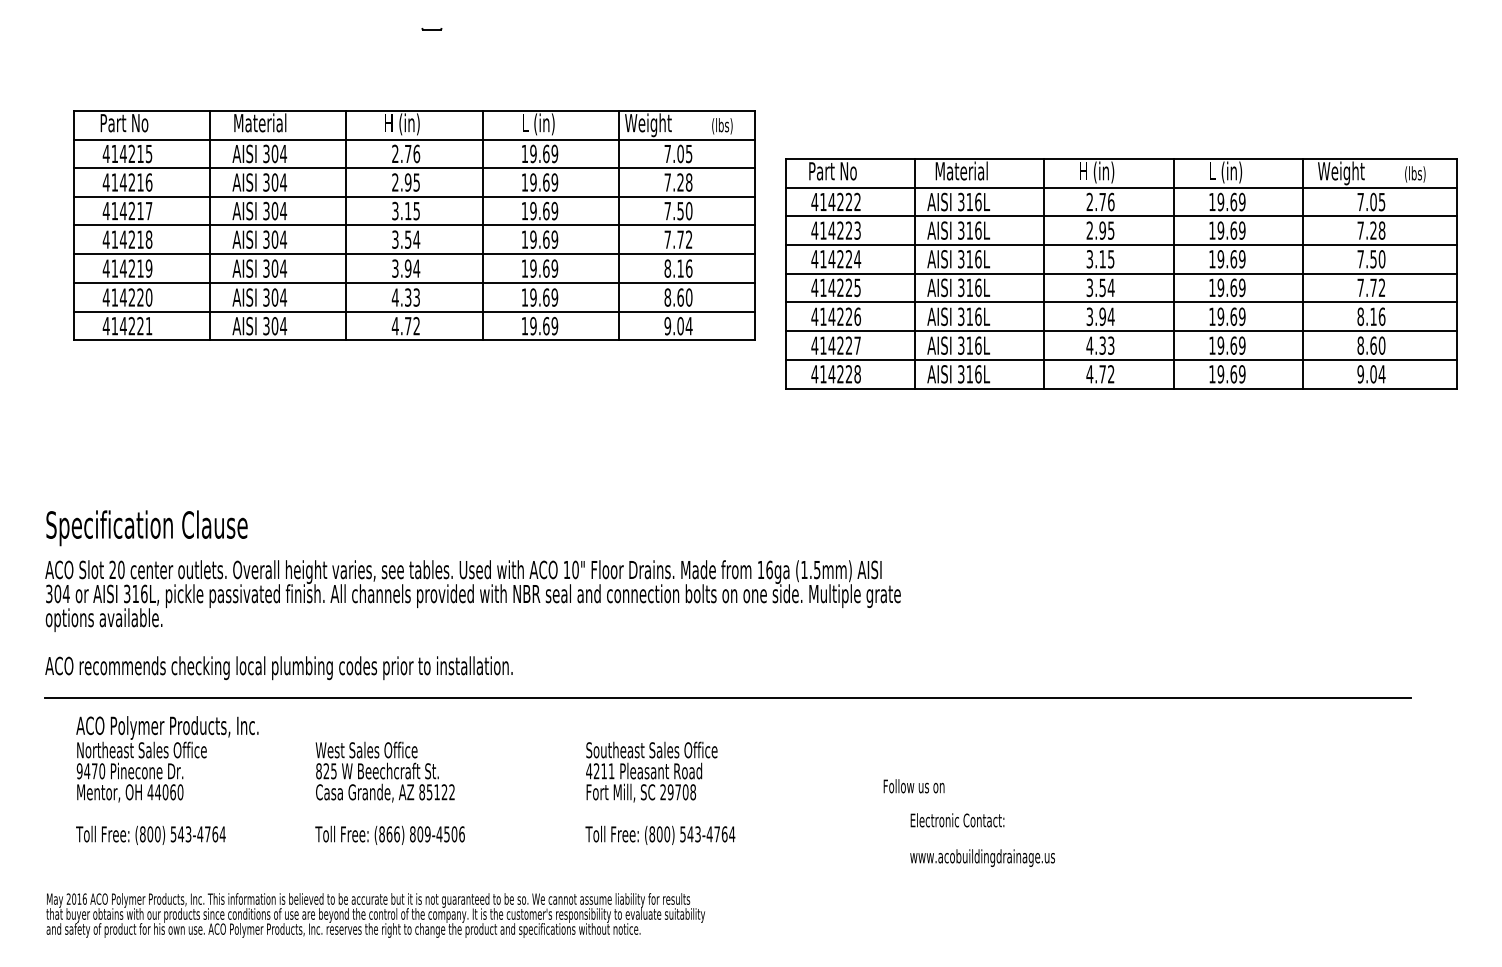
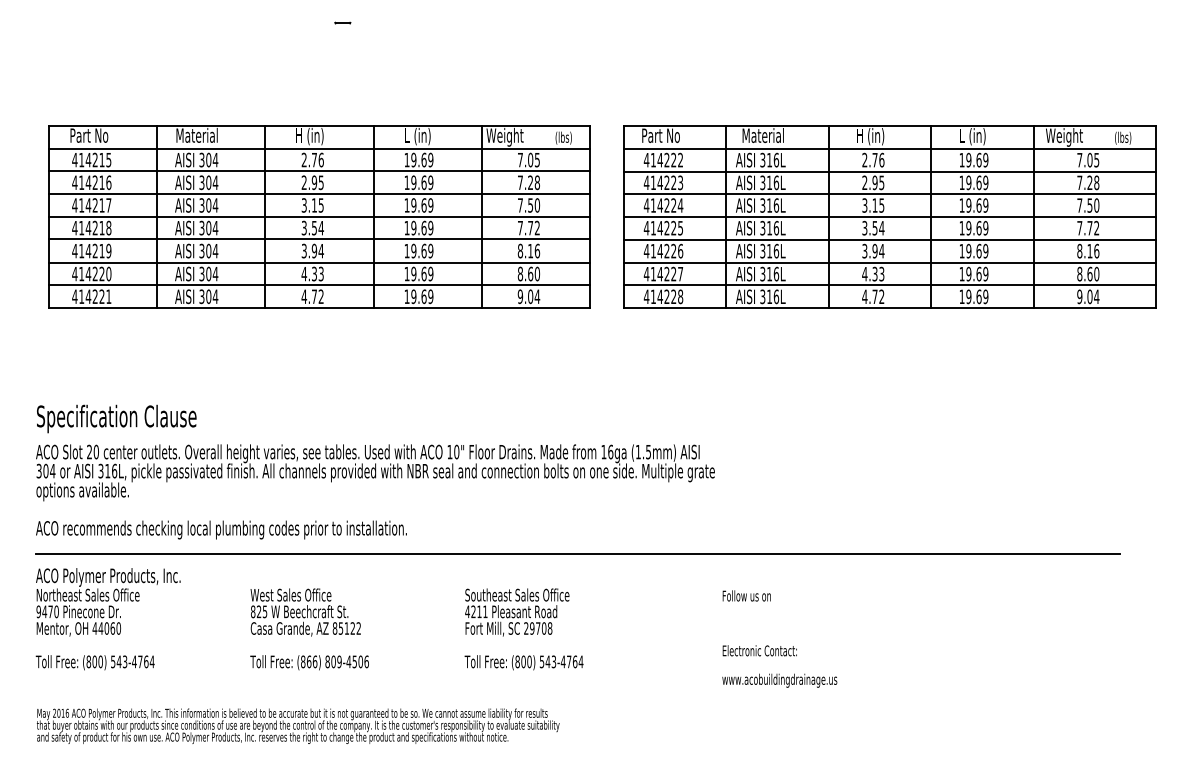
part: (414, 225) -> (319, 216), moved
text: (167, 780) -> (108, 619), moved
text: (913, 786) -> (746, 596), moved

